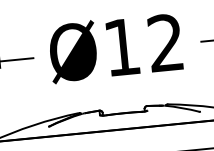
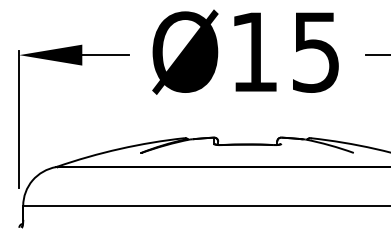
text: (165, 42) -> (315, 51), Ø12 -> Ø15

